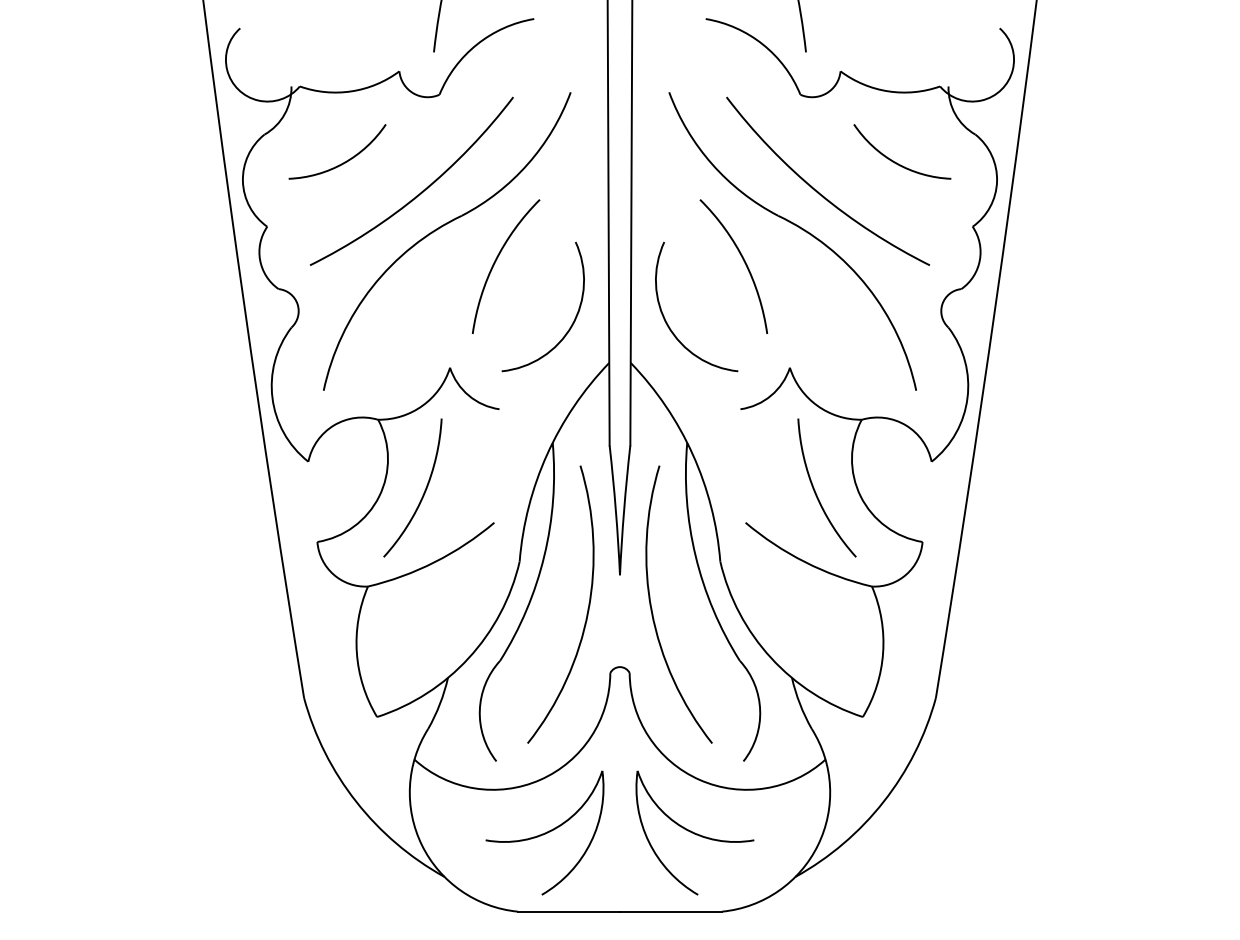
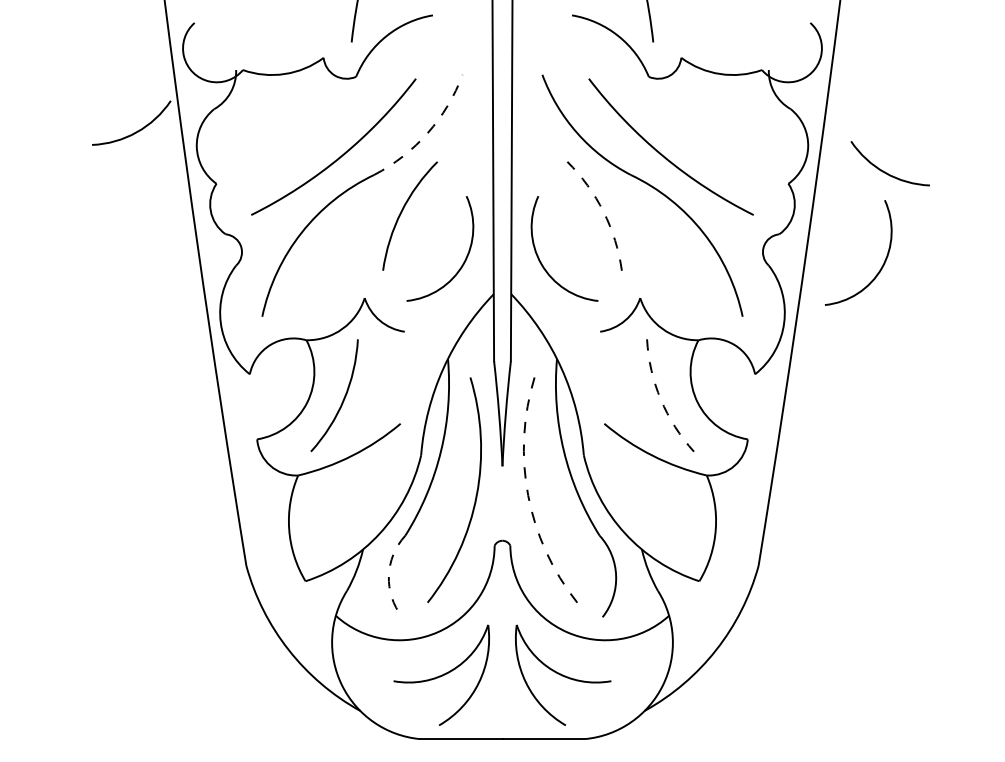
arc: (342, 162) -> (135, 131), moved
arc: (897, 162) -> (886, 172), moved
arc: (527, 164) -> (427, 133), solid -> dashed
arc: (744, 261) -> (603, 211), solid -> dashed
arc: (1088, 327) -> (882, 265), added
arc: (815, 492) -> (660, 399), solid -> dashed
arc: (651, 611) -> (528, 495), solid -> dashed
arc: (479, 710) -> (388, 575), solid -> dashed

